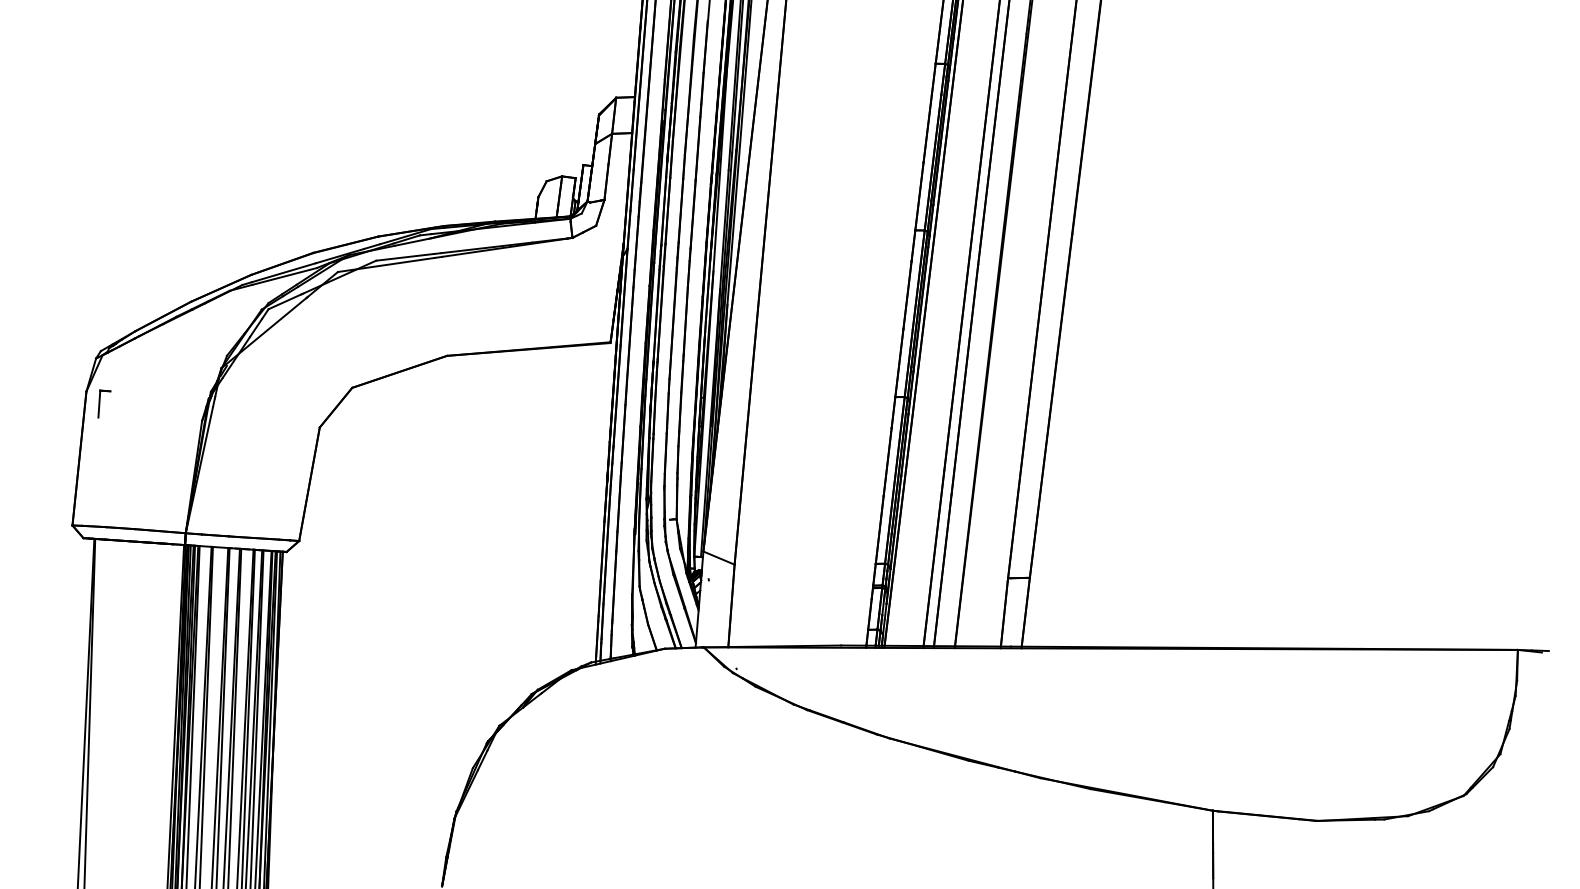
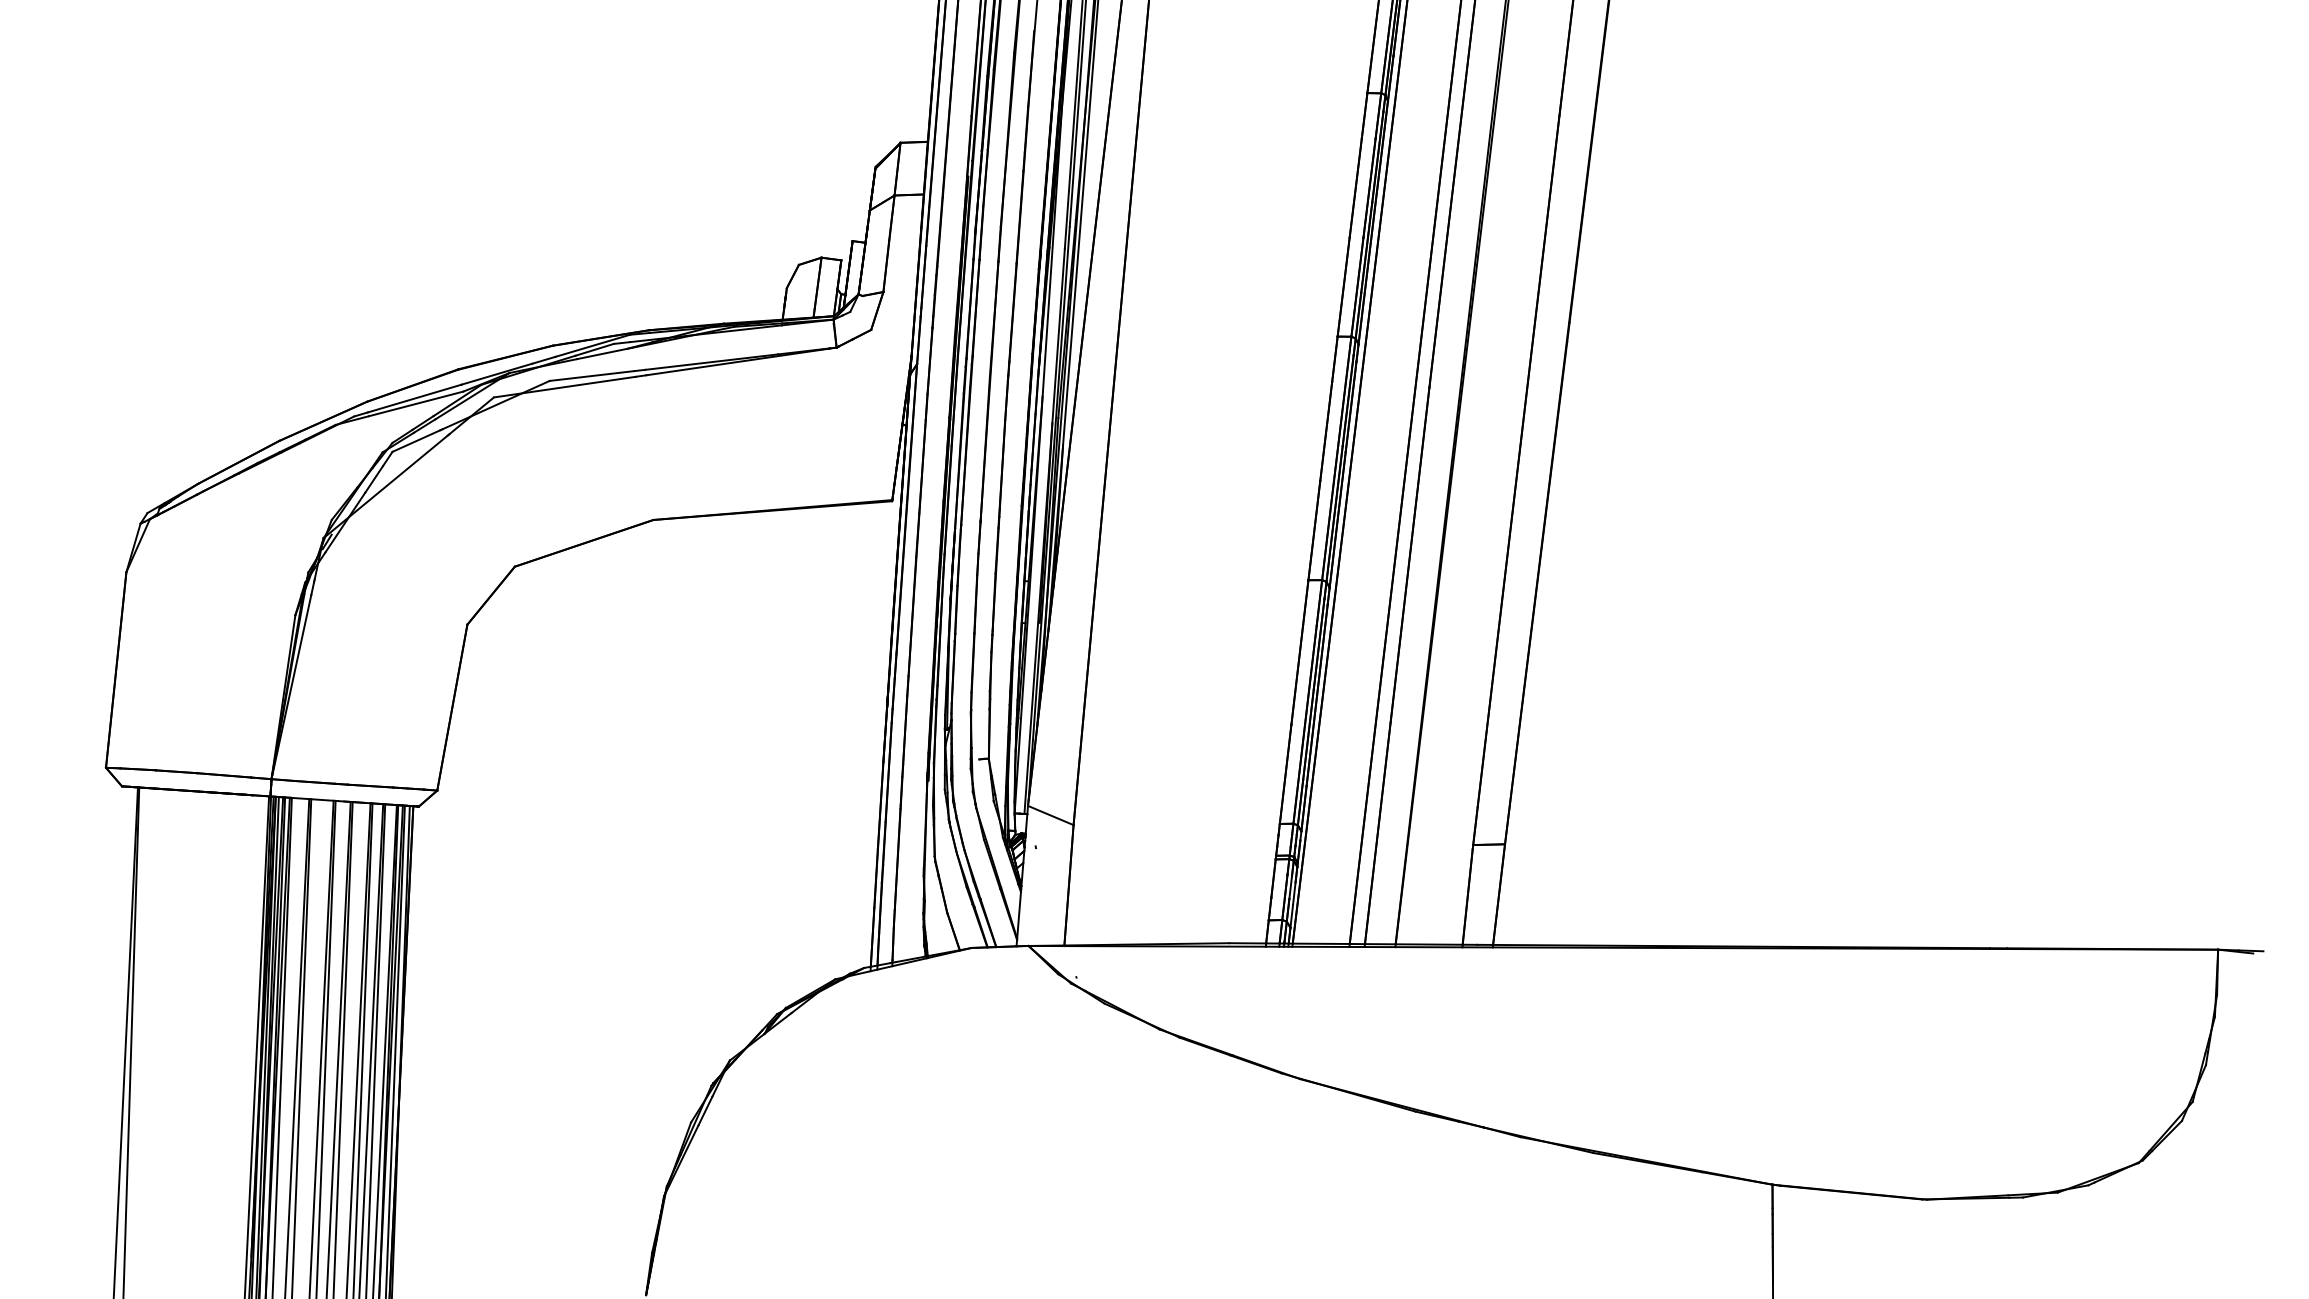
part: (104, 403) -> (152, 589), removed

